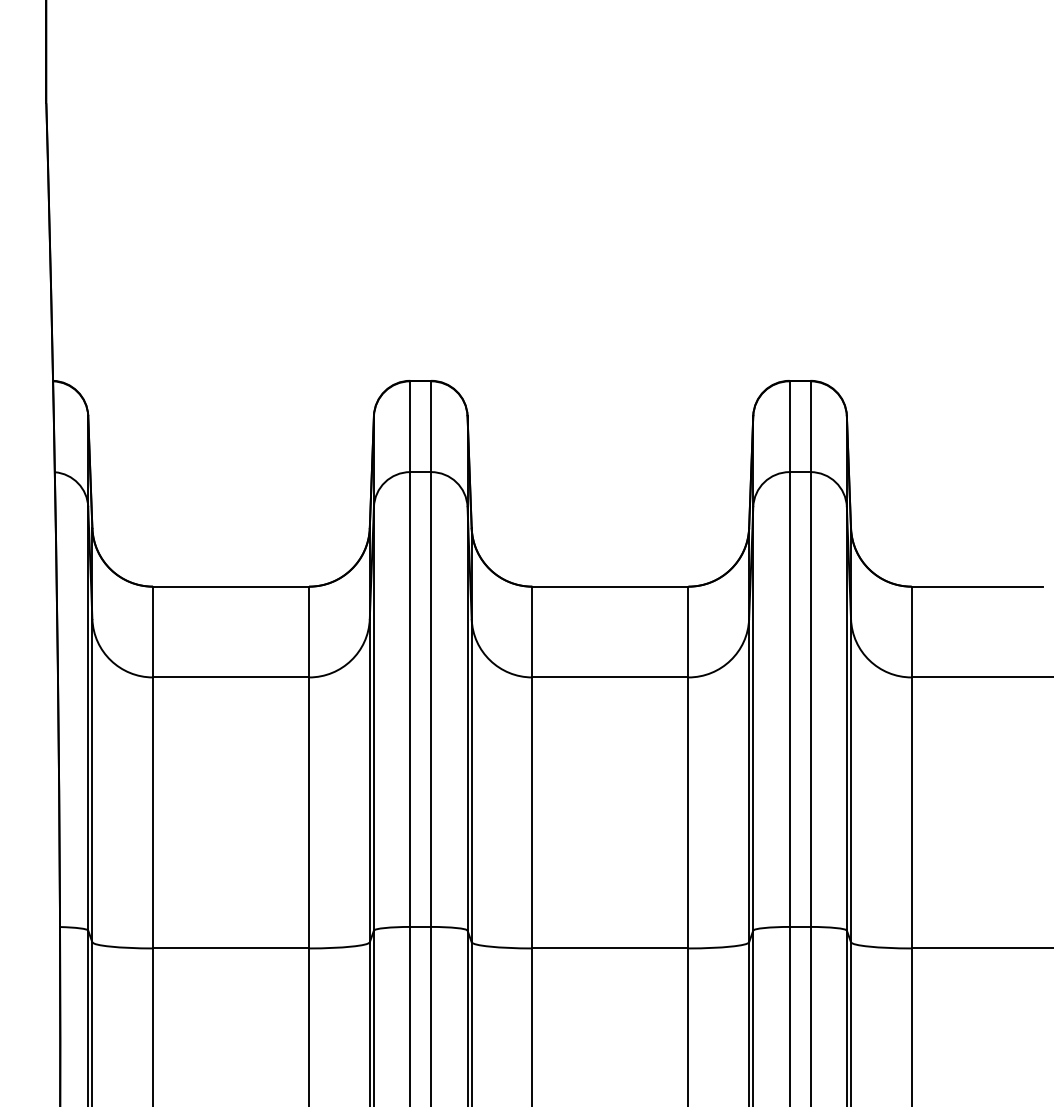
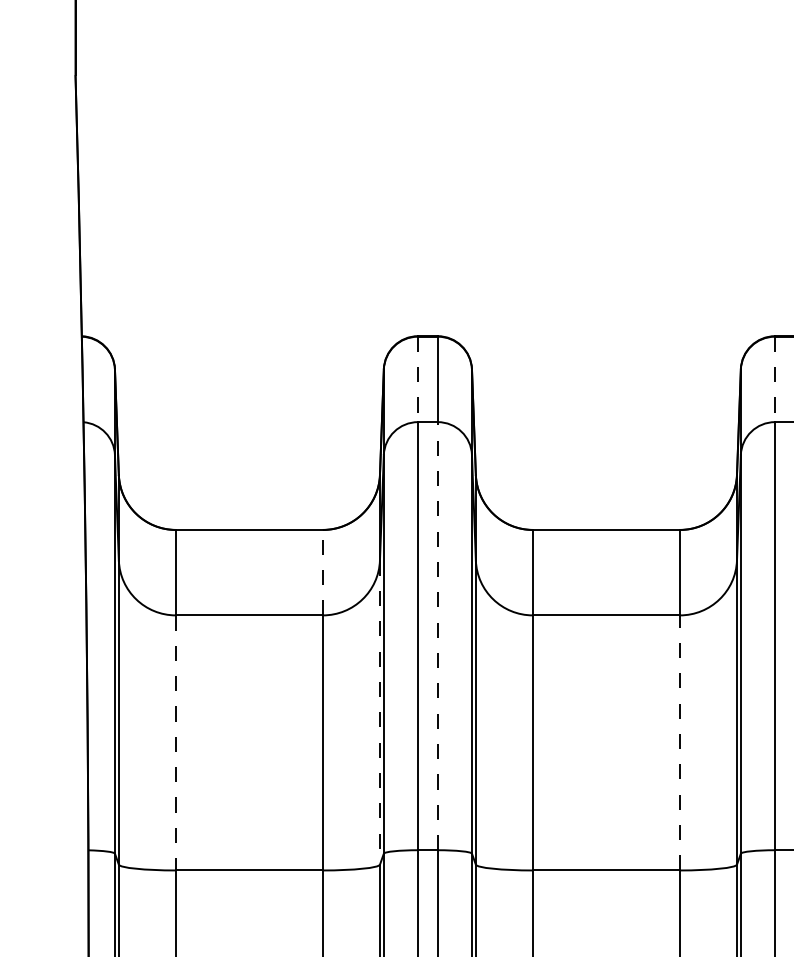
line: (410, 427) -> (418, 380), solid -> dashed
line: (789, 427) -> (774, 380), solid -> dashed
line: (309, 631) -> (323, 572), solid -> dashed
line: (431, 699) -> (438, 636), solid -> dashed
line: (369, 780) -> (379, 712), solid -> dashed
line: (688, 812) -> (679, 742), solid -> dashed
line: (153, 813) -> (176, 743), solid -> dashed

